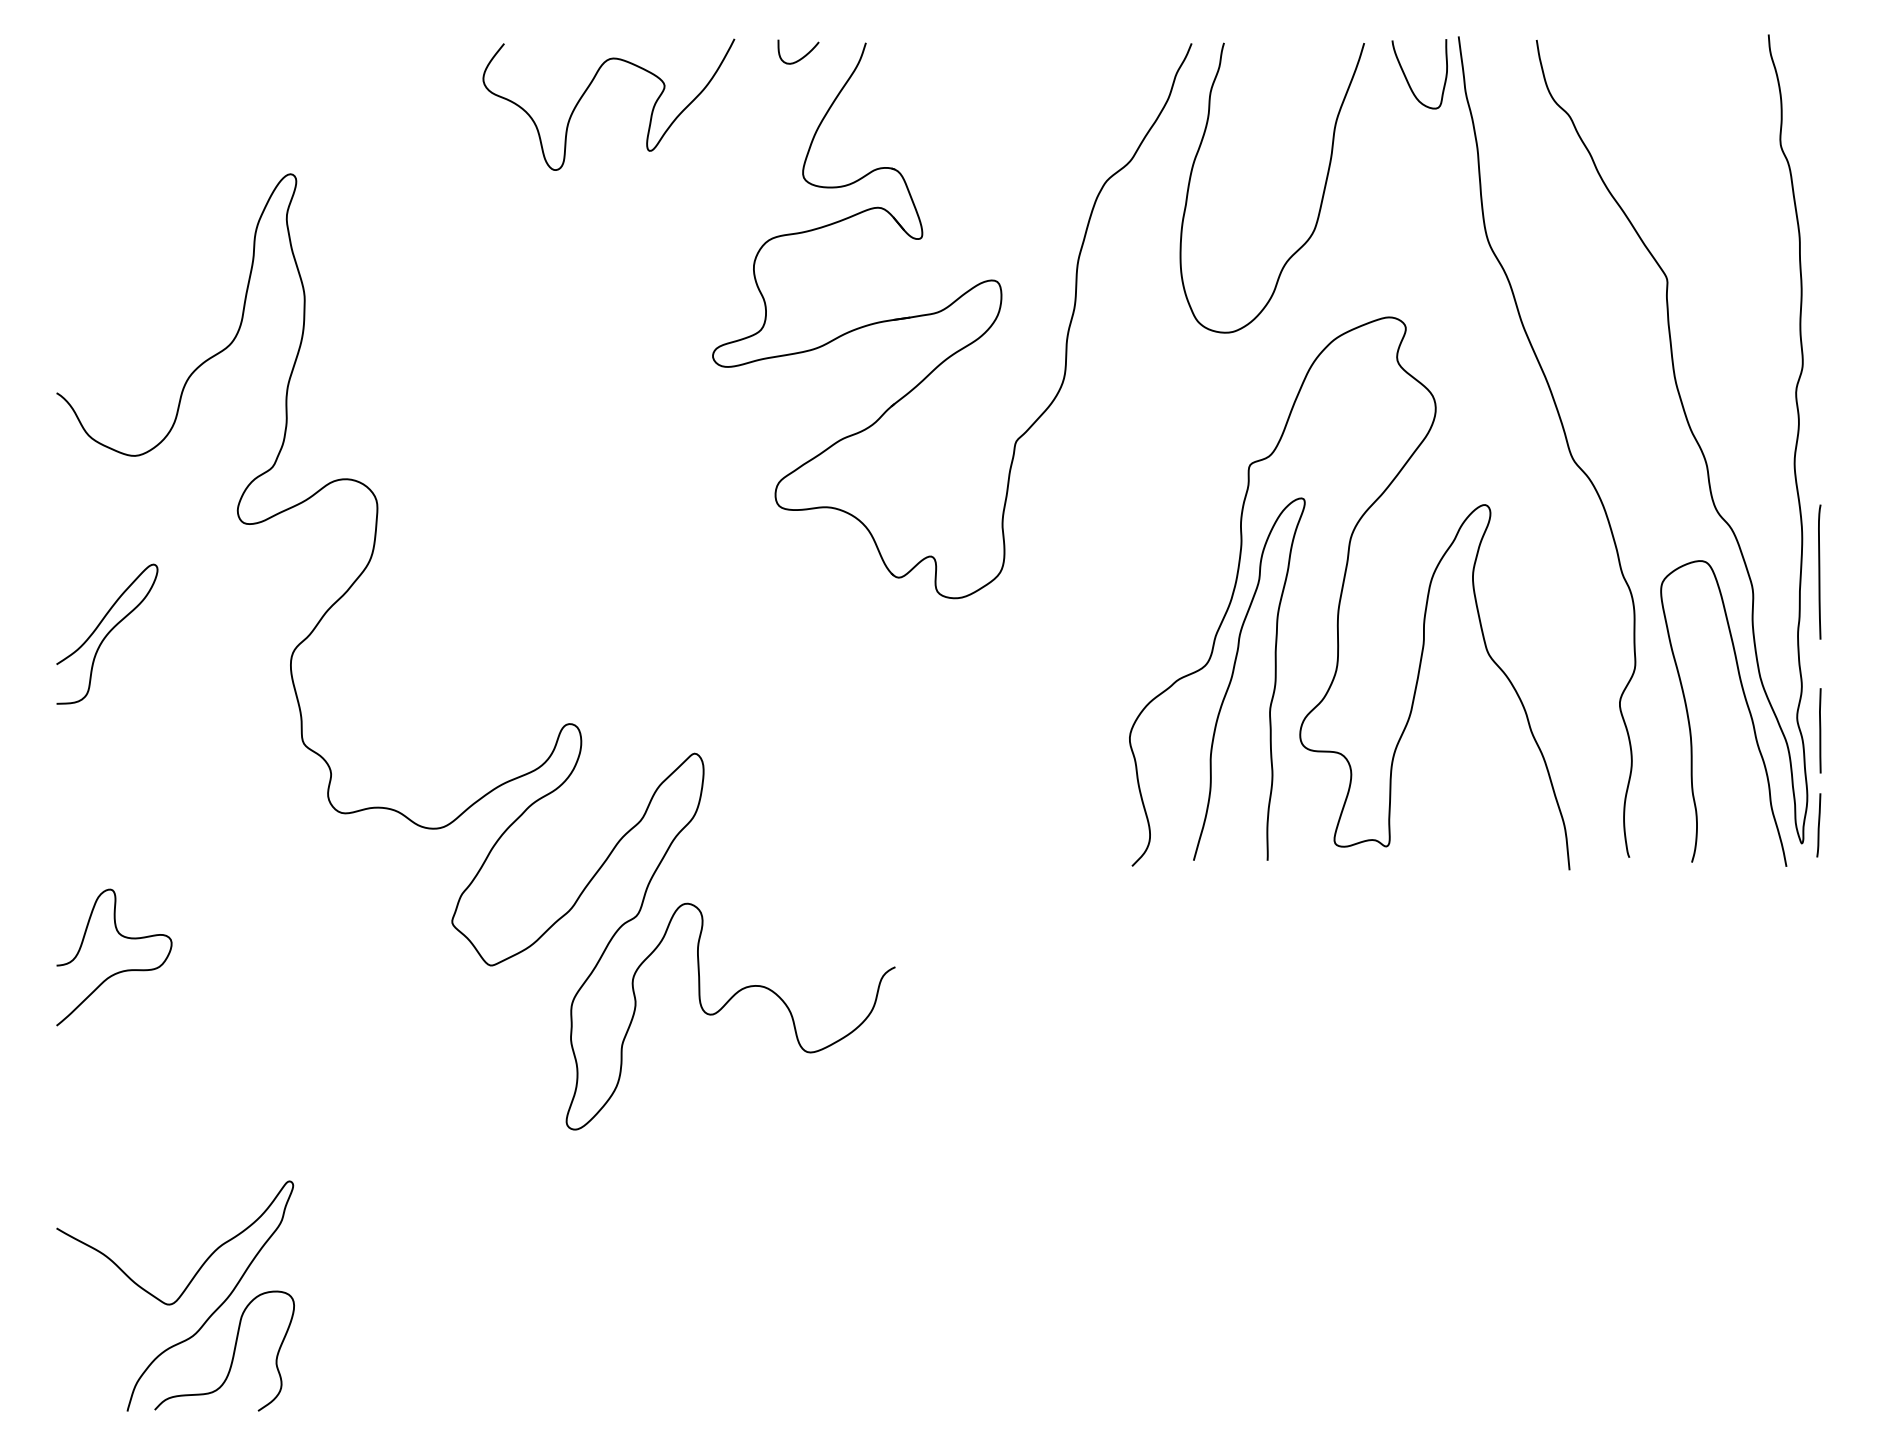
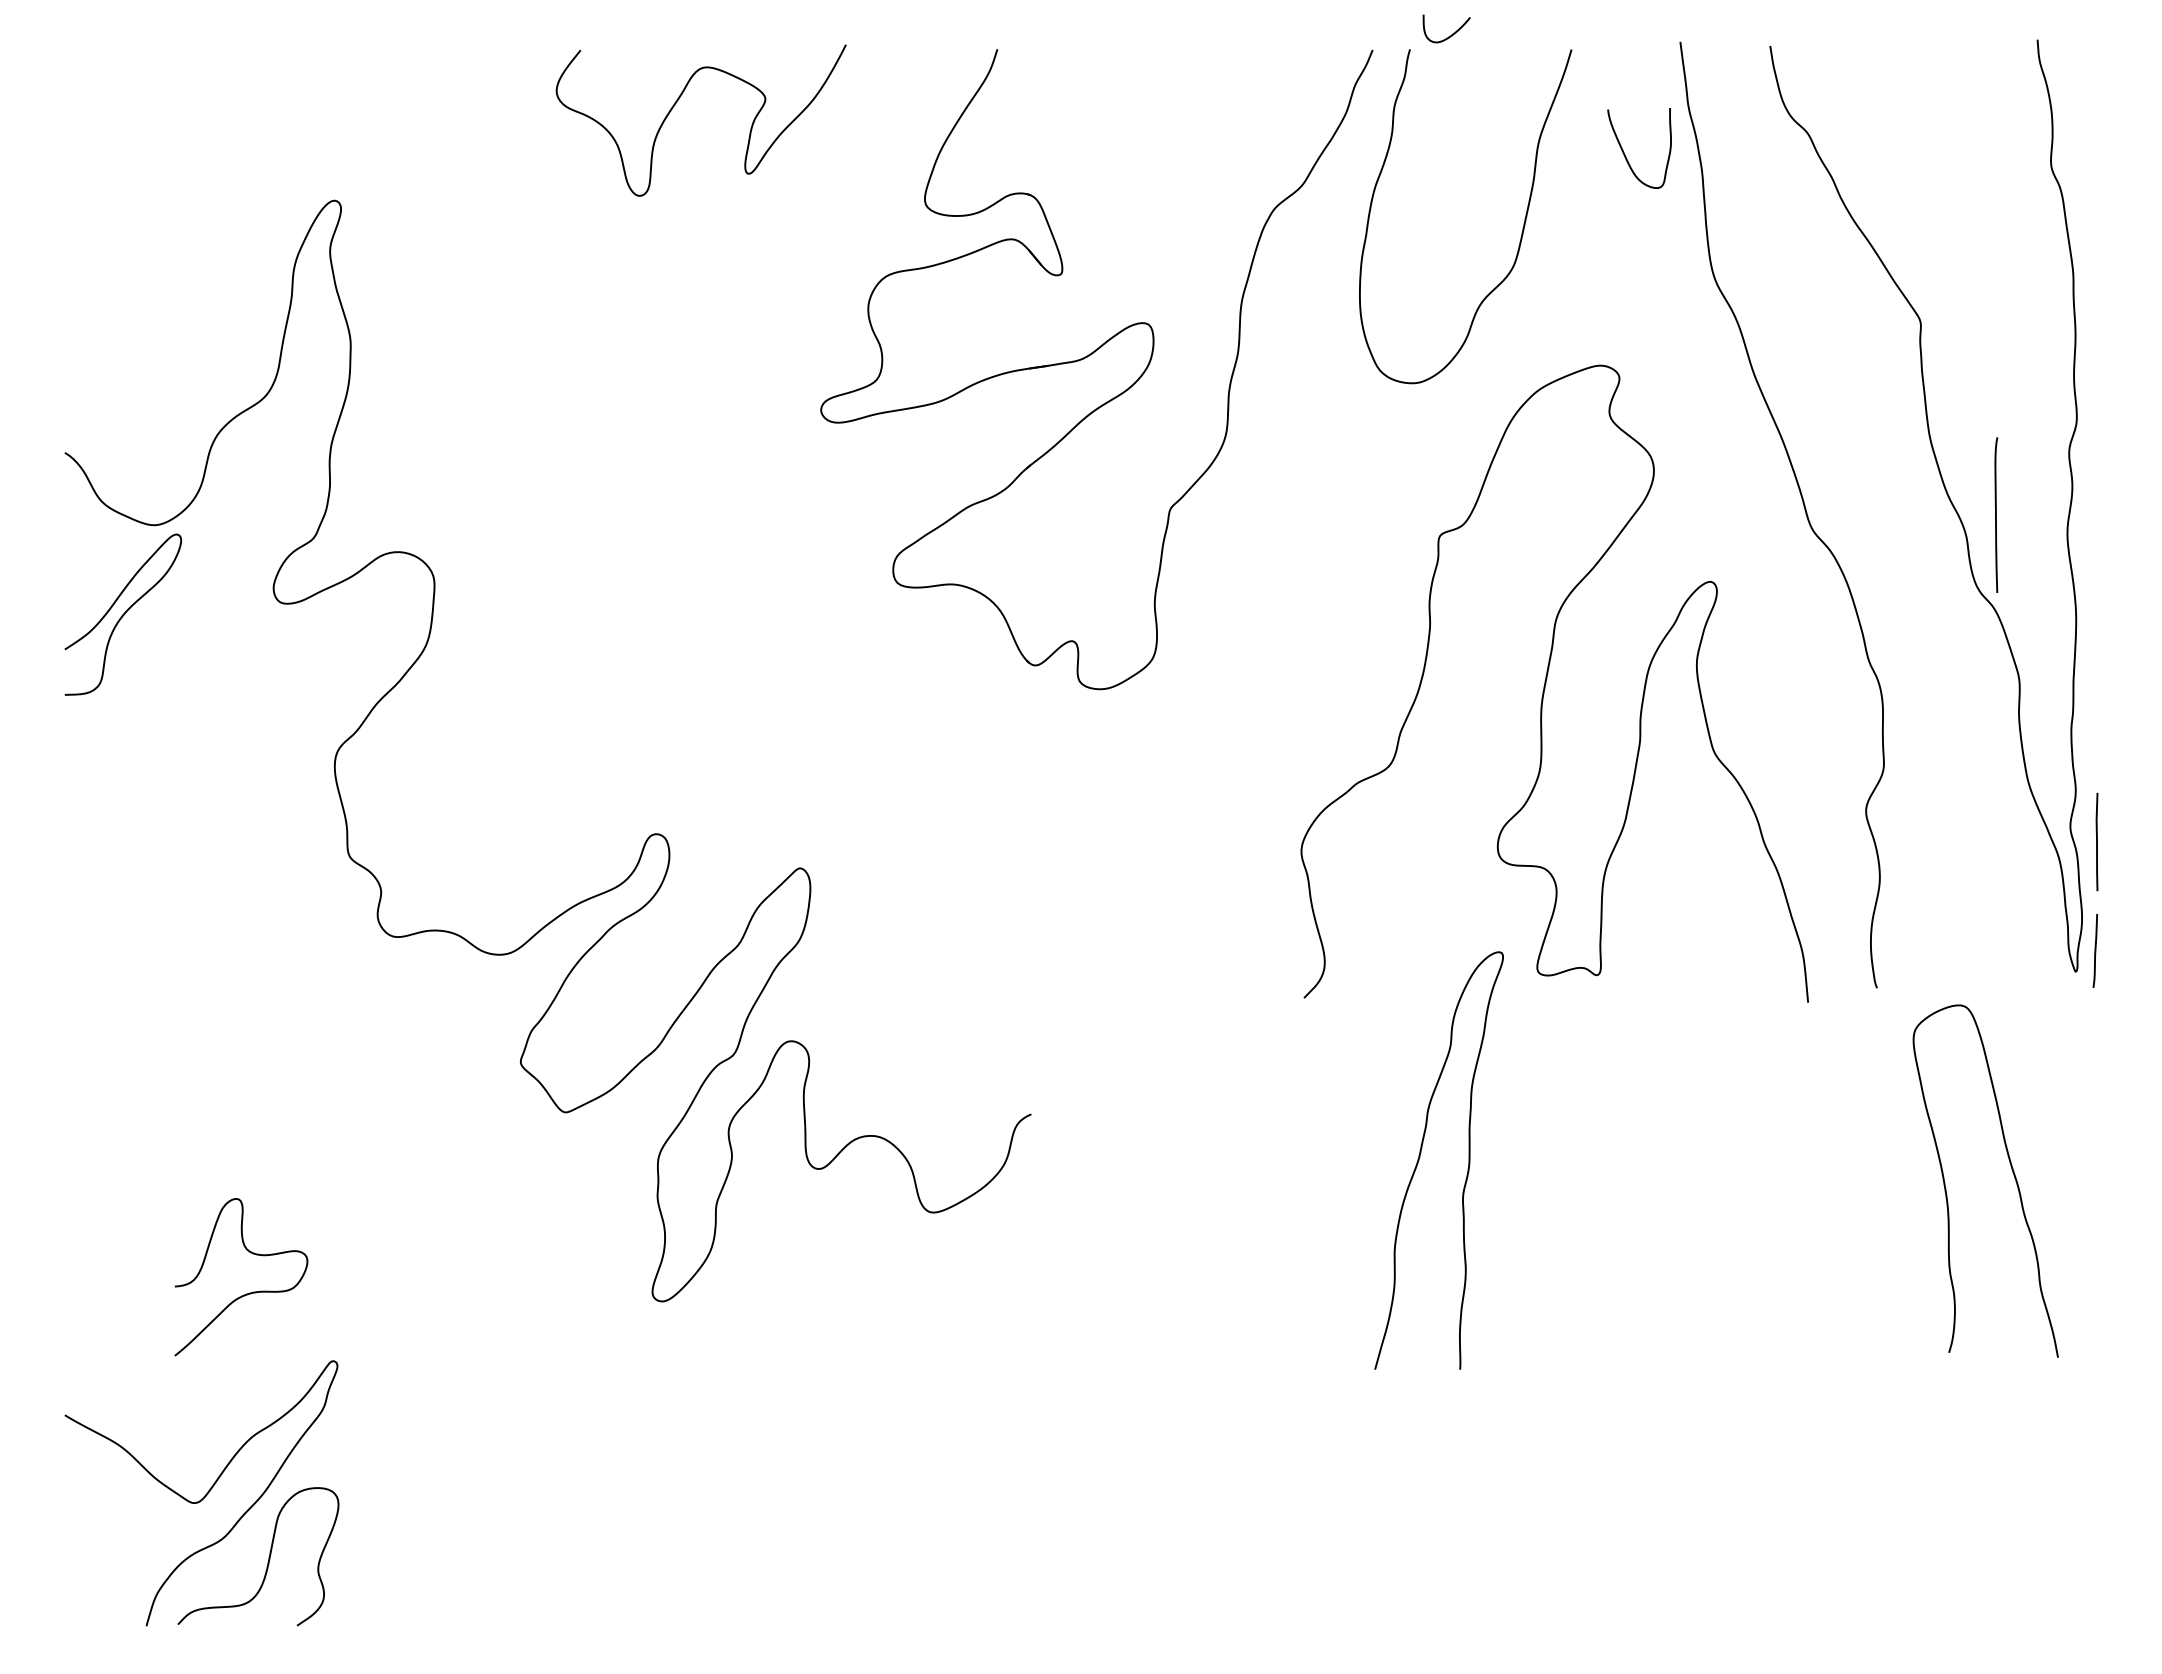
curve: (803, 56) -> (1452, 33), moved
curve: (1407, 79) -> (1625, 154), moved
curve: (1819, 571) -> (1996, 514), moved
curve: (107, 634) -> (123, 614), moved
curve: (1233, 676) -> (1420, 1157), moved
curve: (1746, 706) -> (2012, 1172), moved
curve: (118, 971) -> (246, 1293), moved

